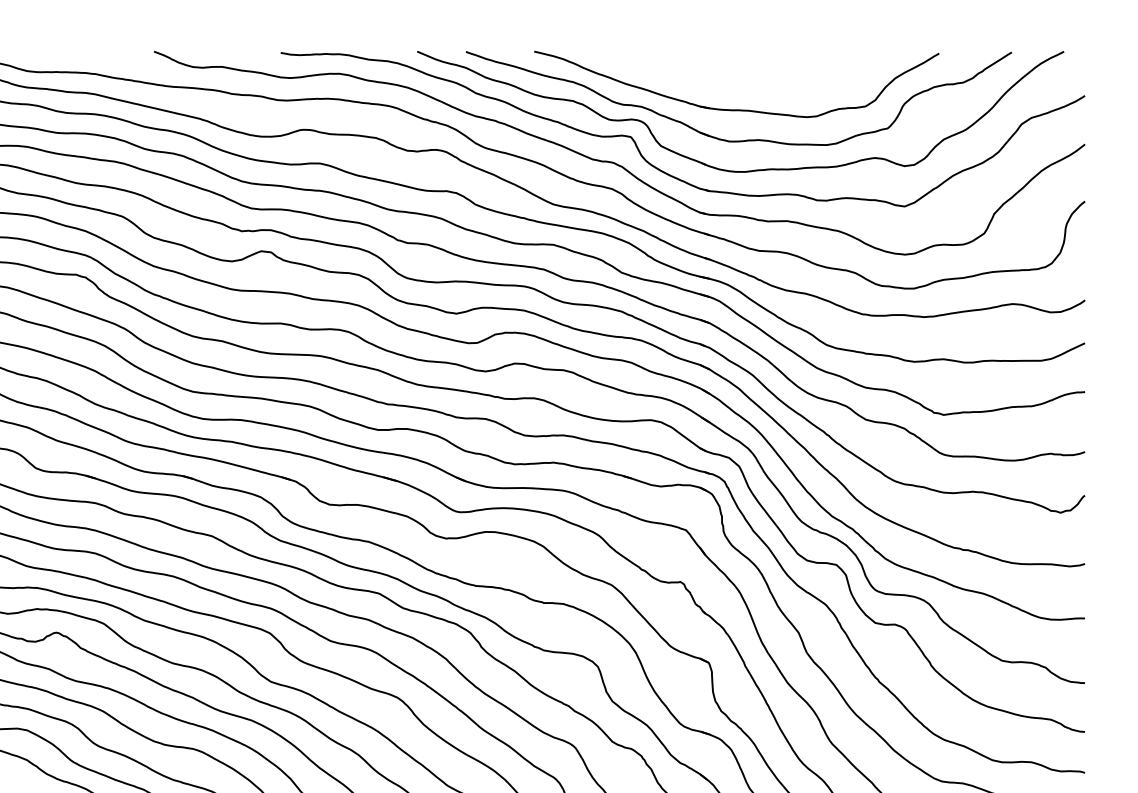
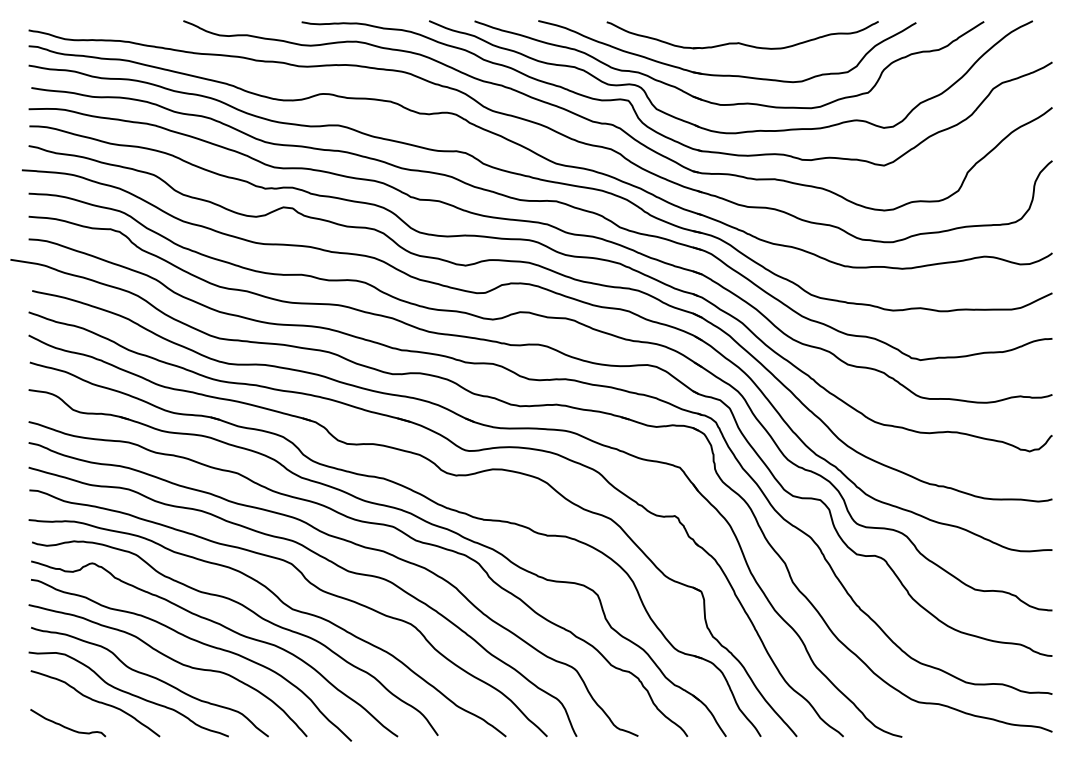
part: (750, 74) -> (740, 42), added

